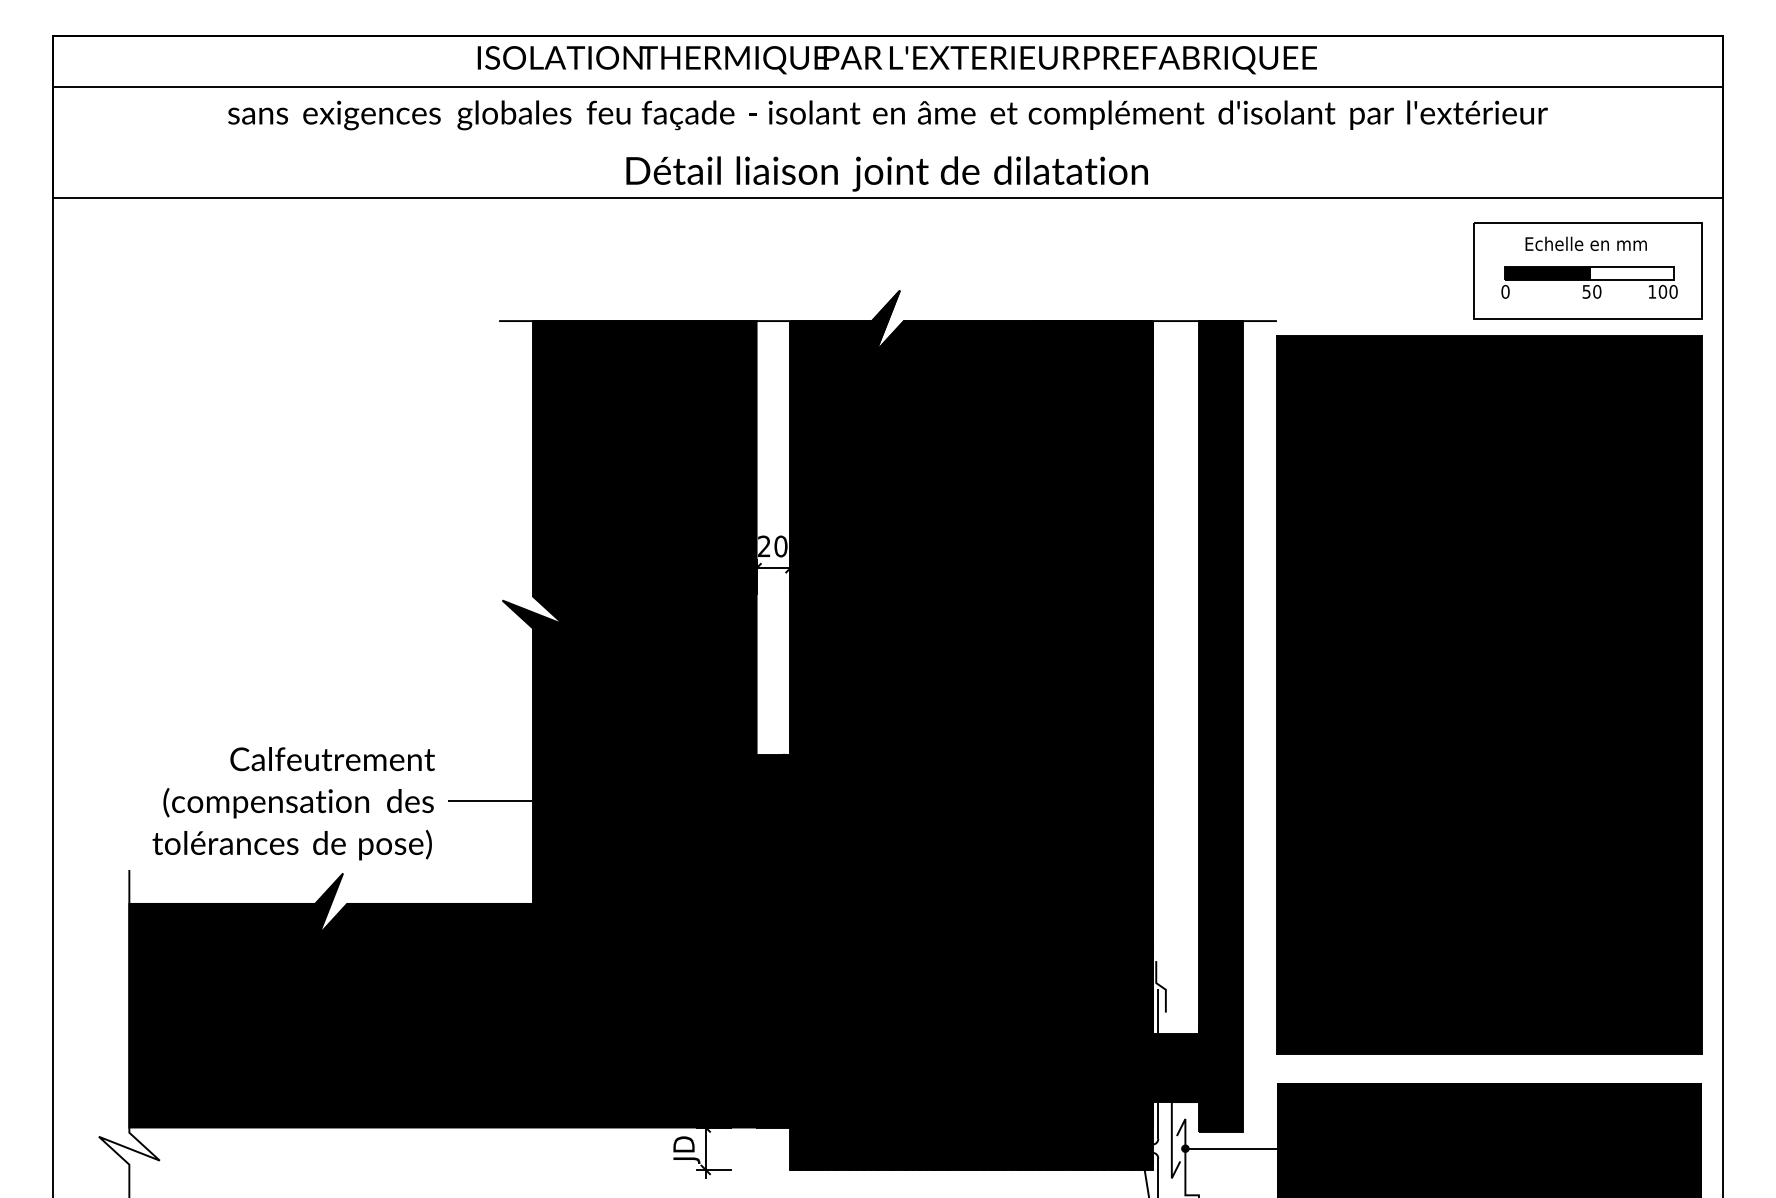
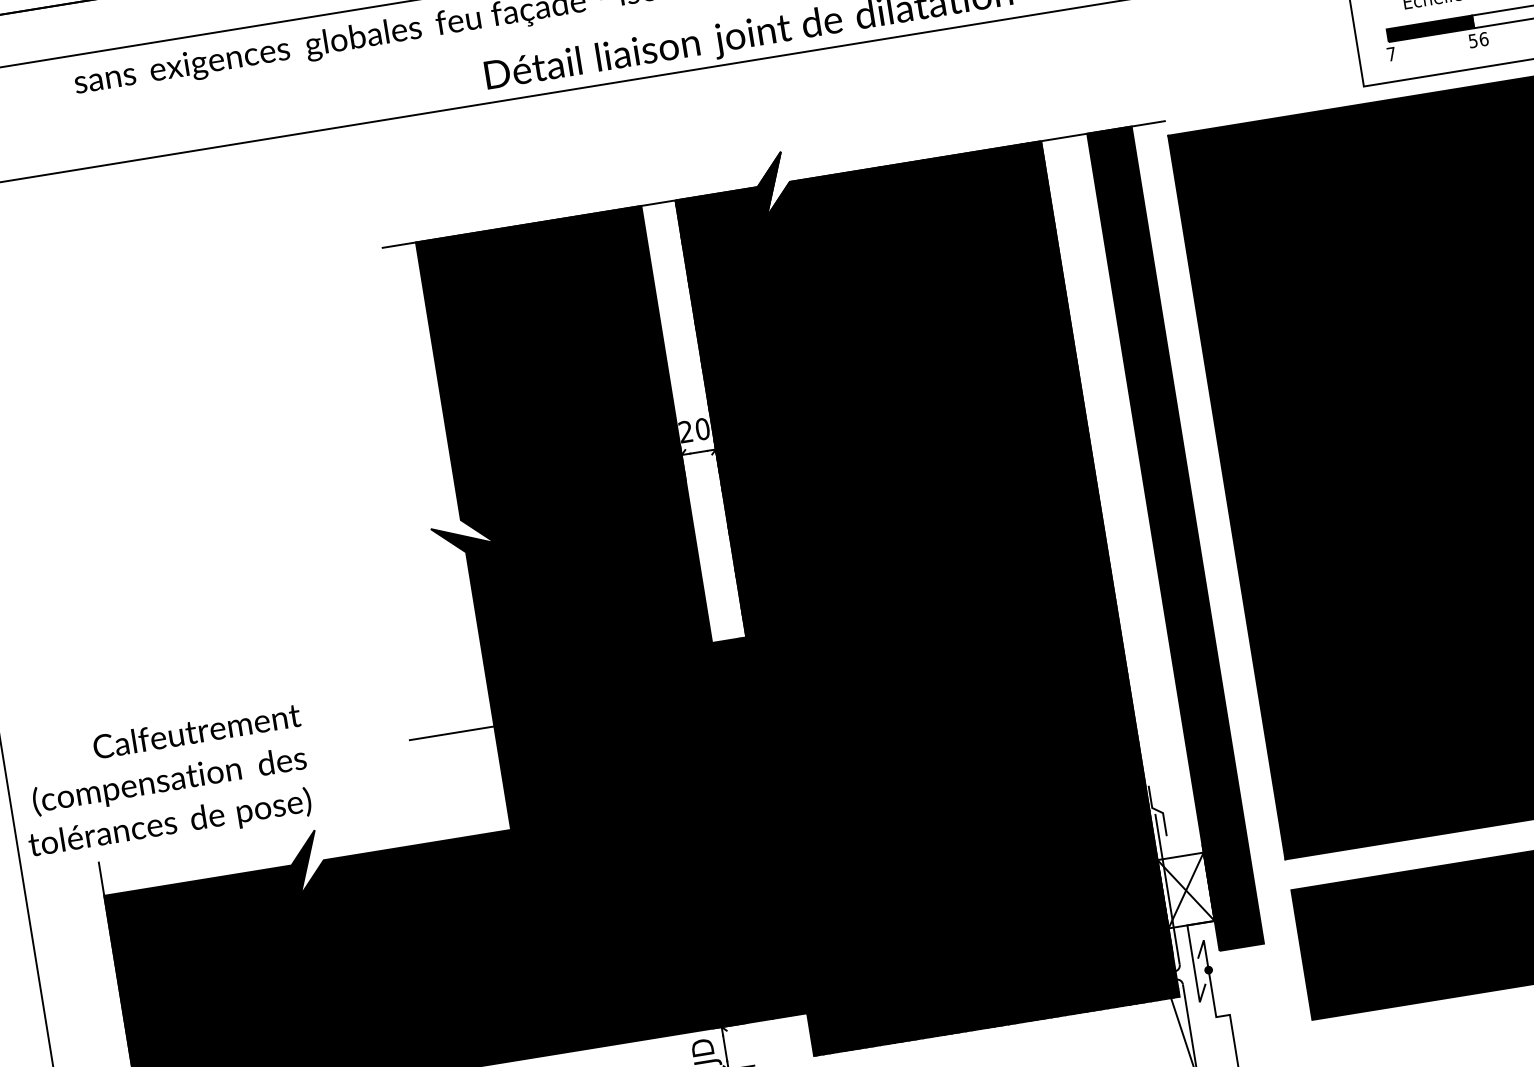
text: (1505, 291) -> (1391, 53), 0 -> 7
text: (1597, 291) -> (1484, 38), 50 -> 56
text: (293, 803) -> (164, 782), moved
fill: (1175, 1068) -> (1185, 890), removed
line: (1230, 1148) -> (1254, 962), removed

